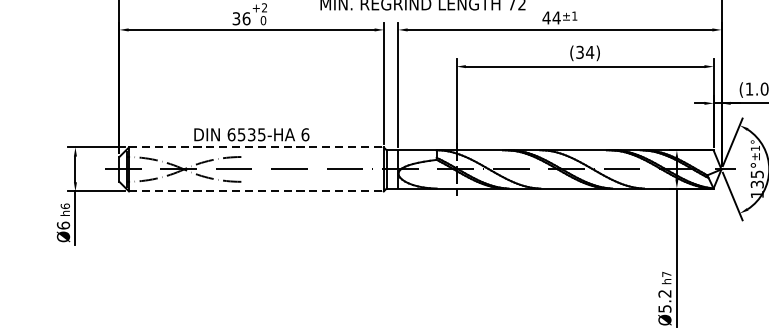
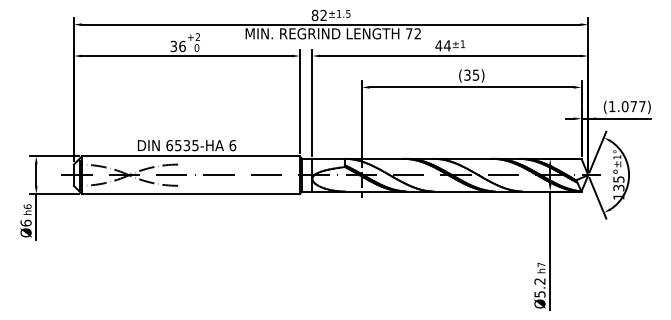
text: (589, 51) -> (475, 74), (34) -> (35)
line: (255, 147) -> (190, 156), dashed -> solid
line: (255, 192) -> (190, 194), dashed -> solid

